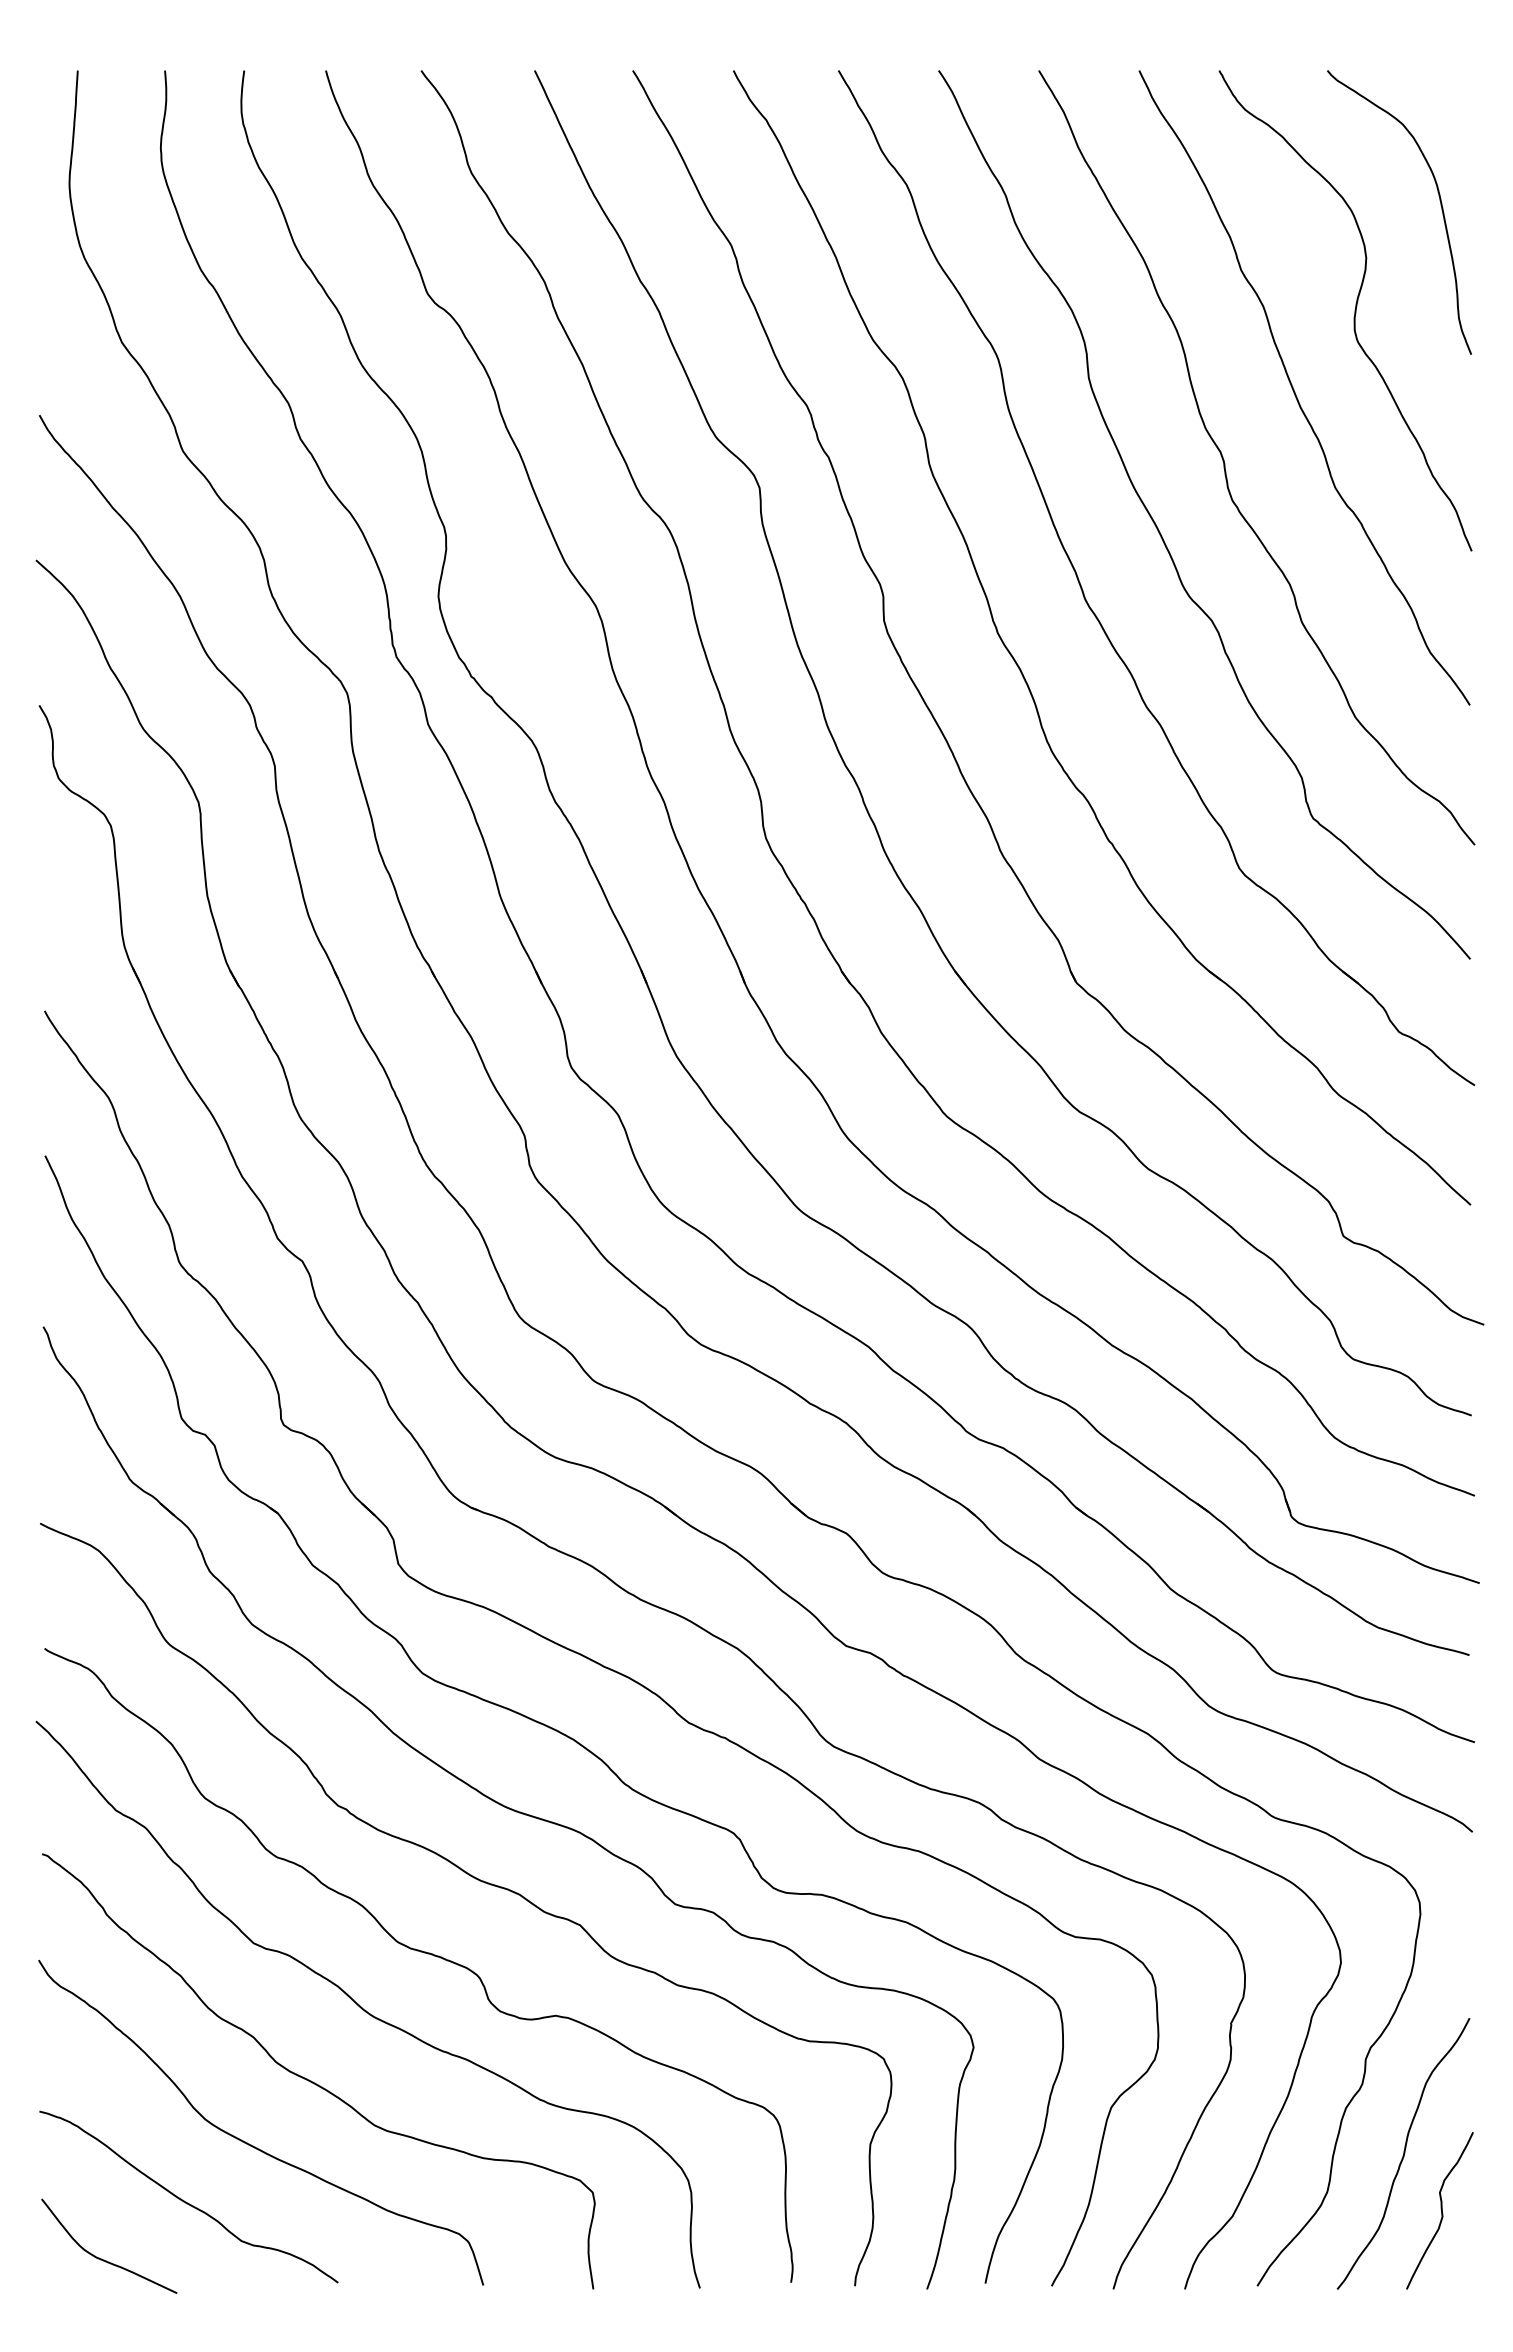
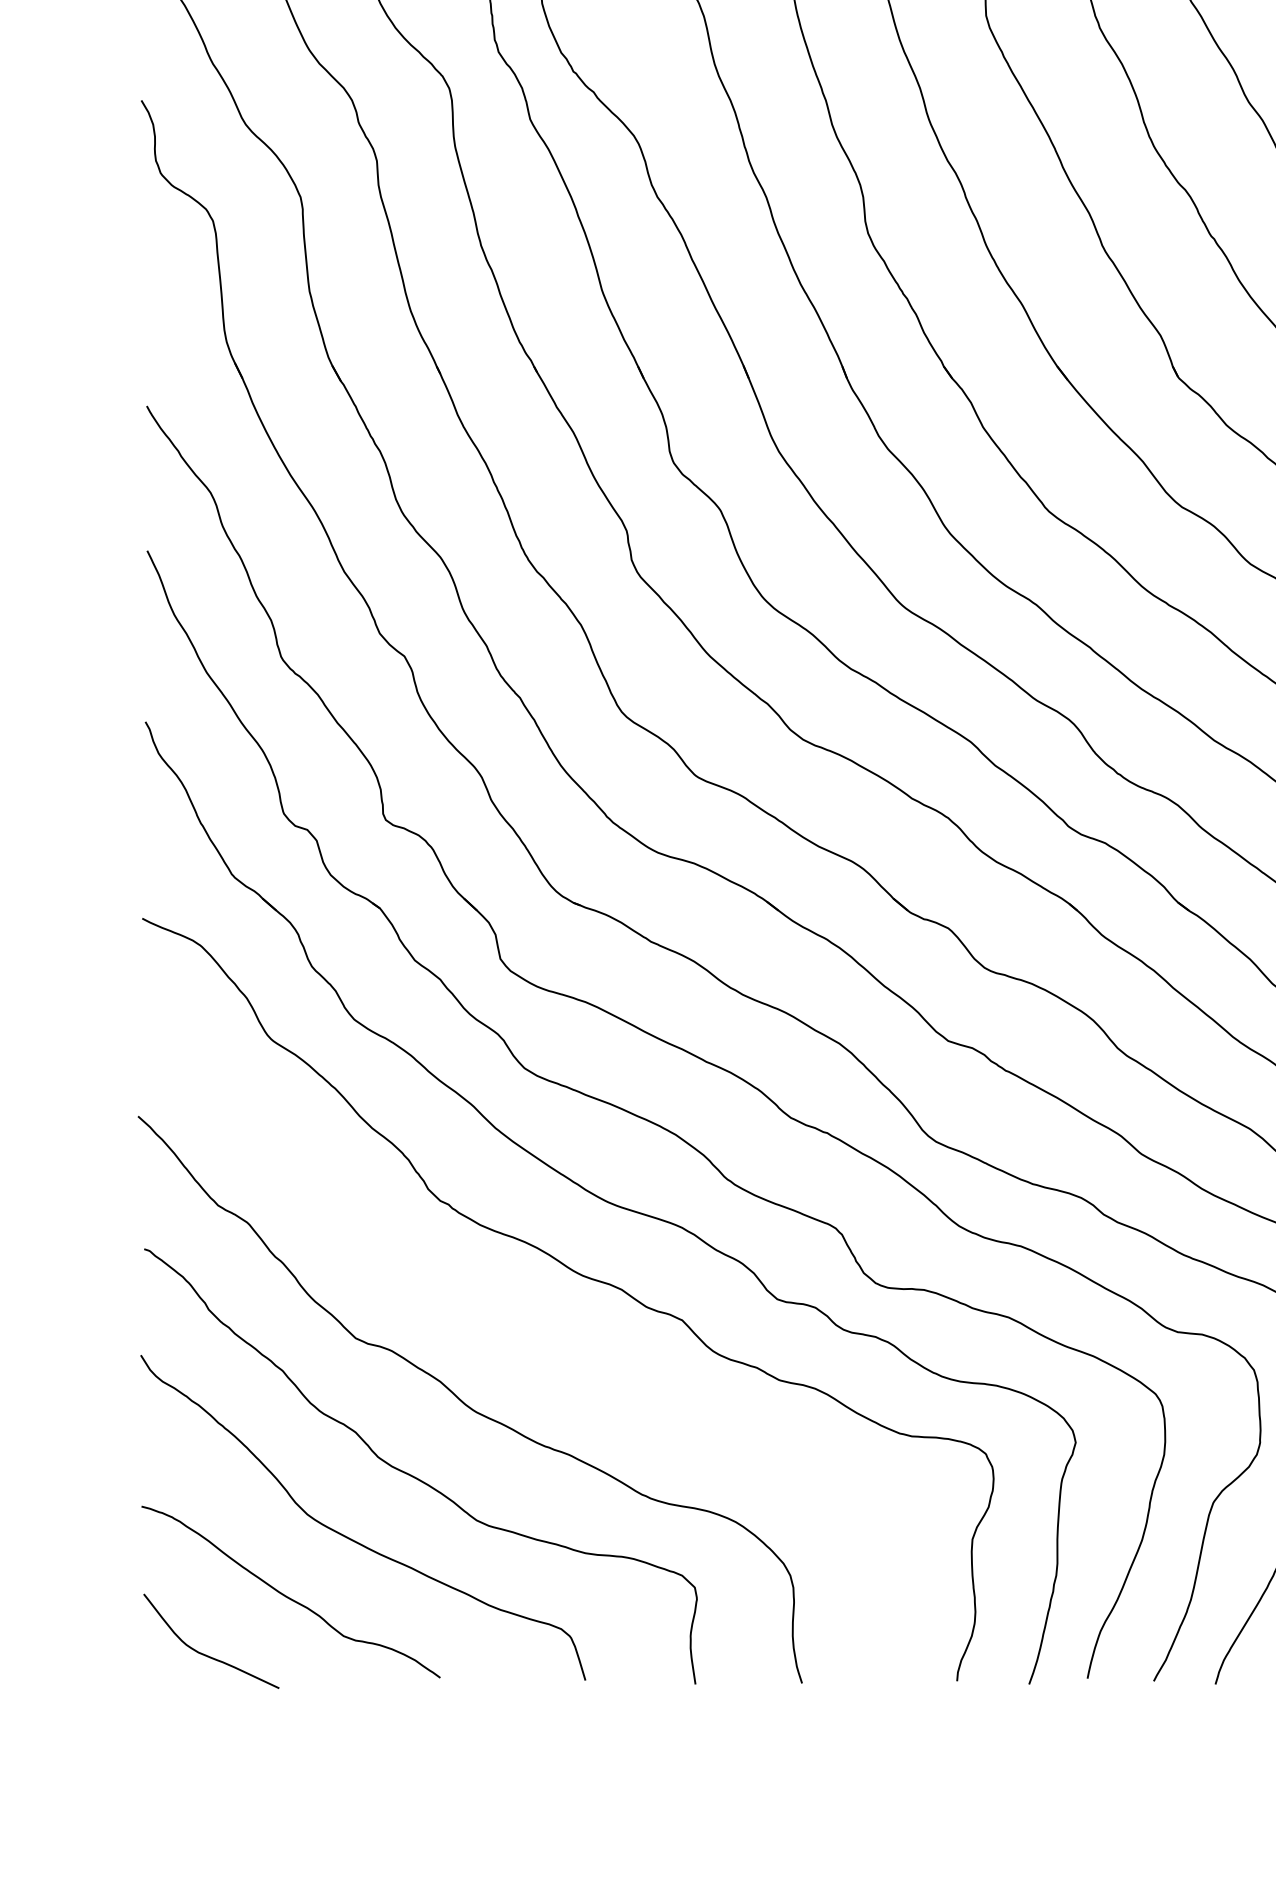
curve: (420, 1952) -> (522, 1347), removed

